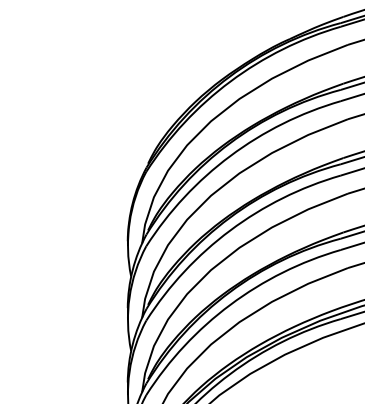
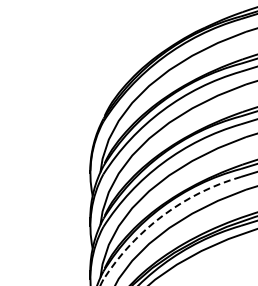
arc: (229, 304) -> (162, 215), solid -> dashed

